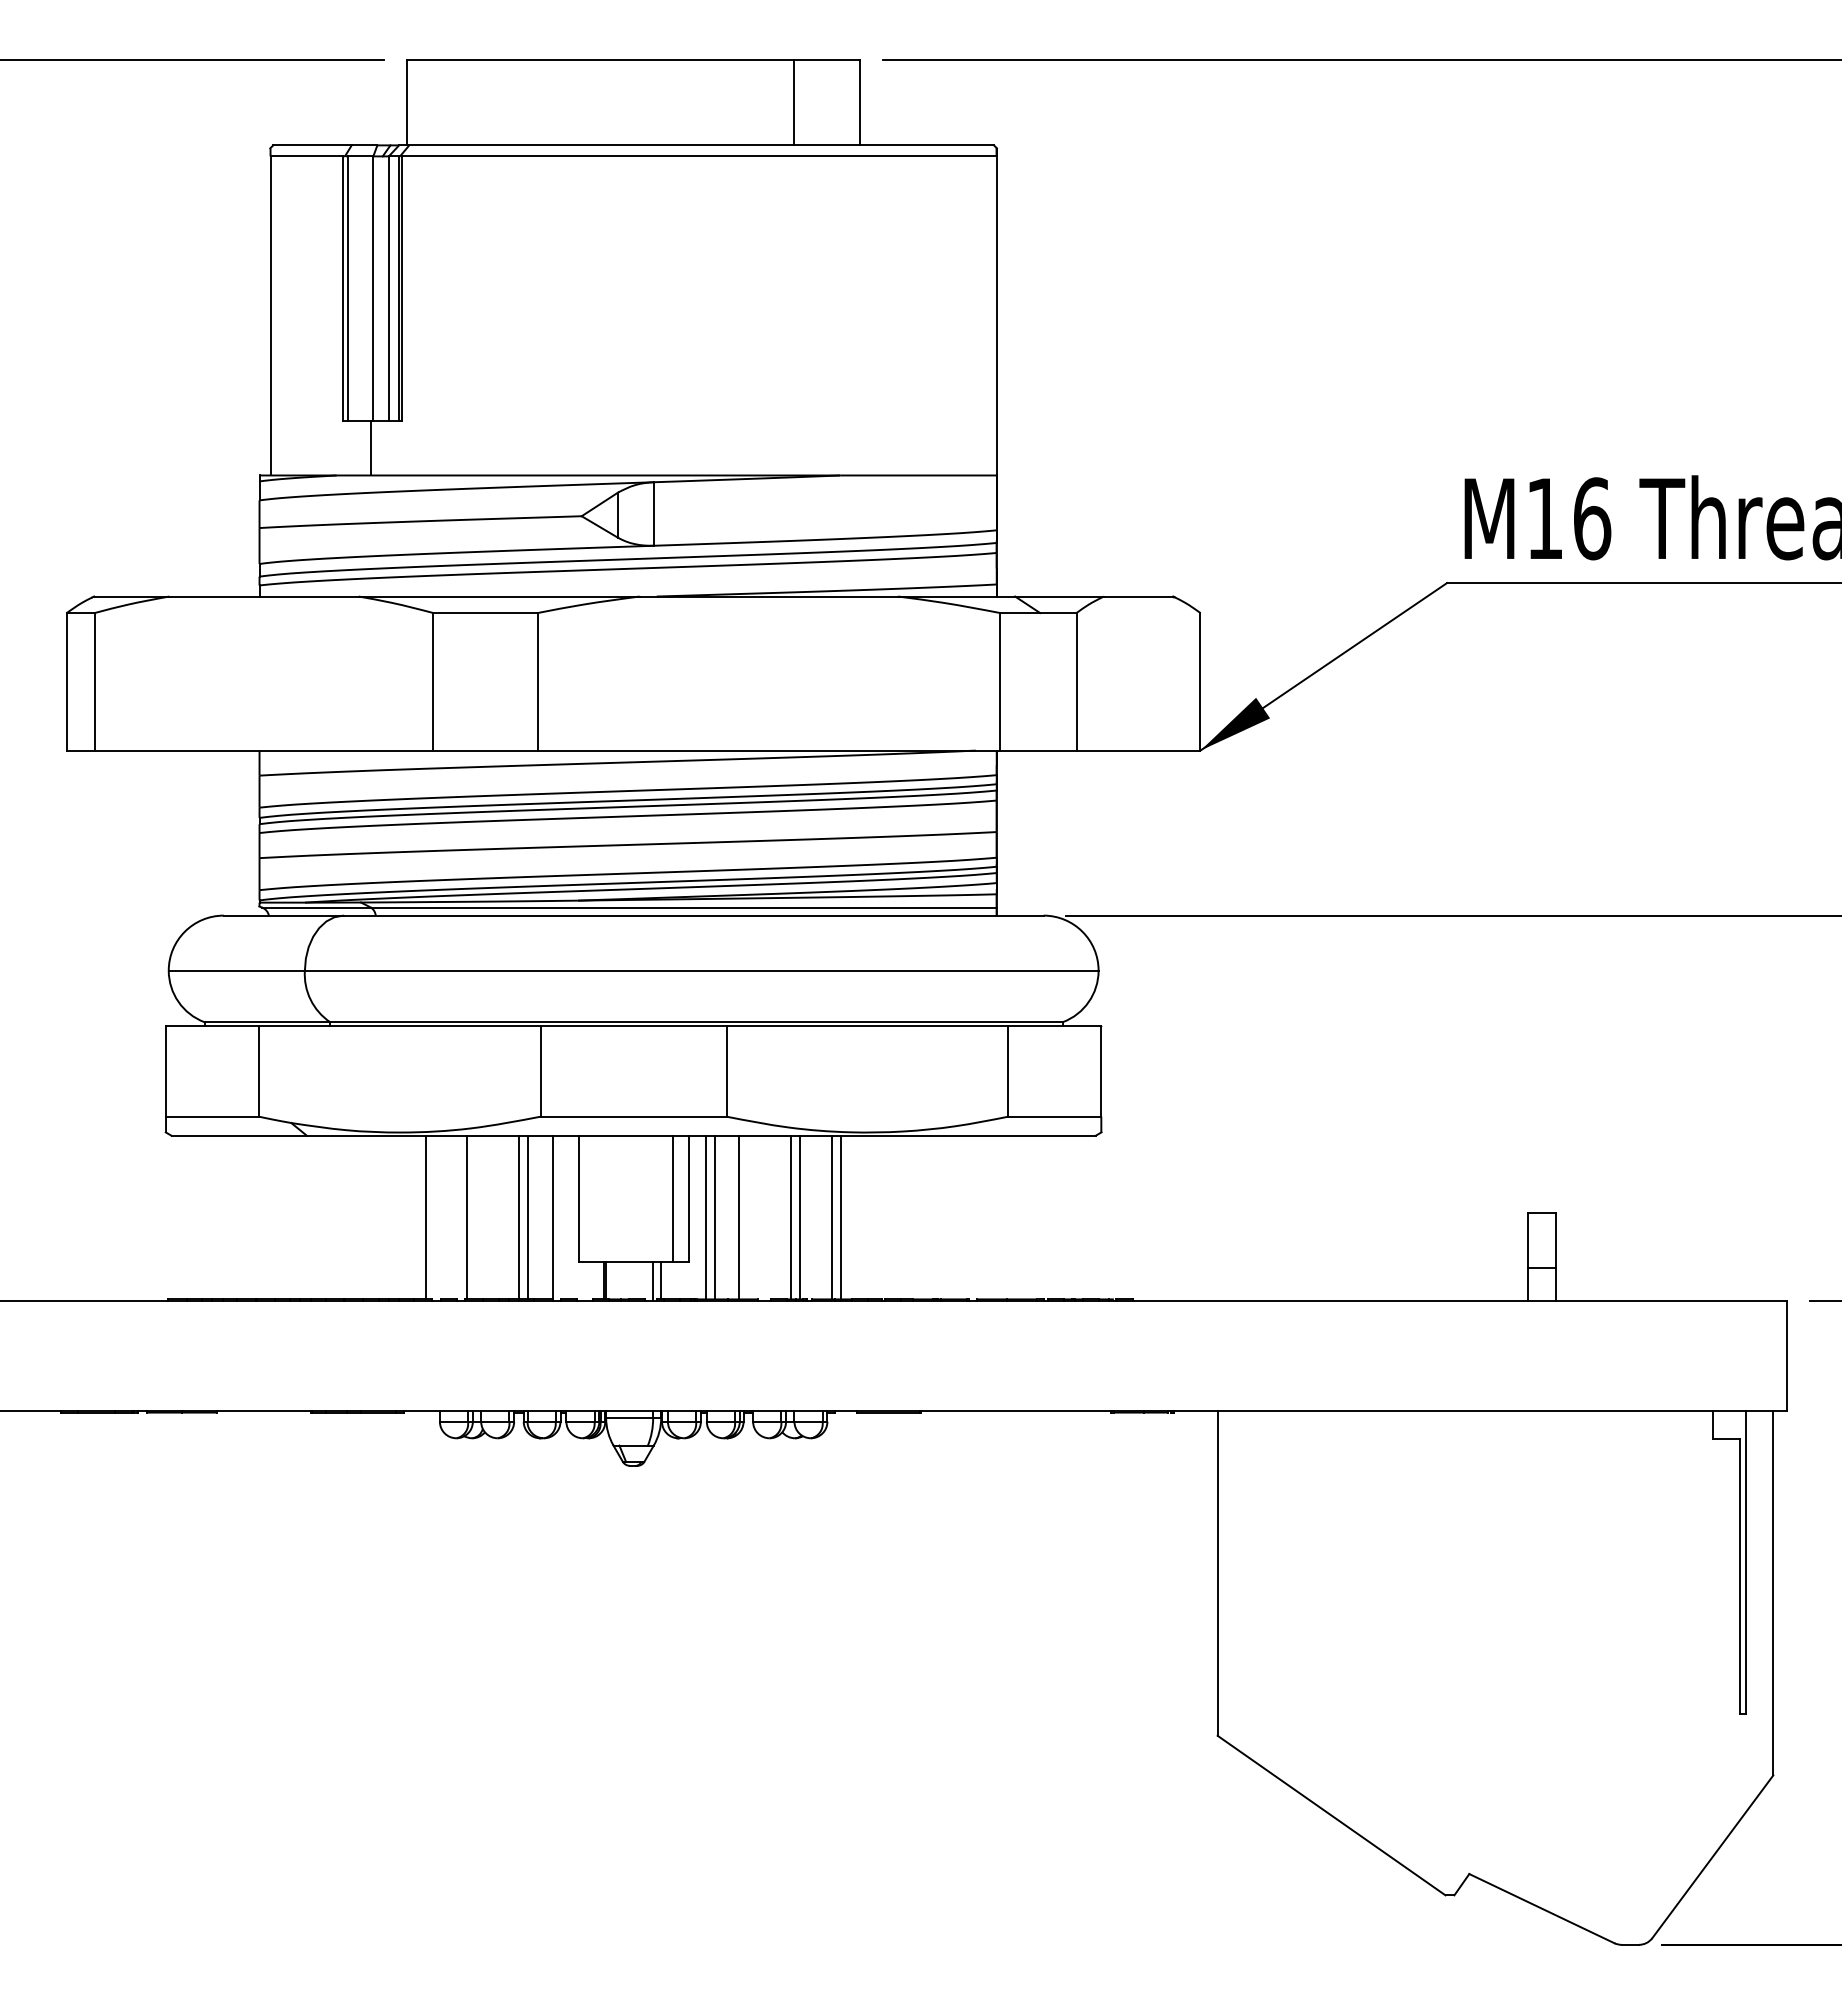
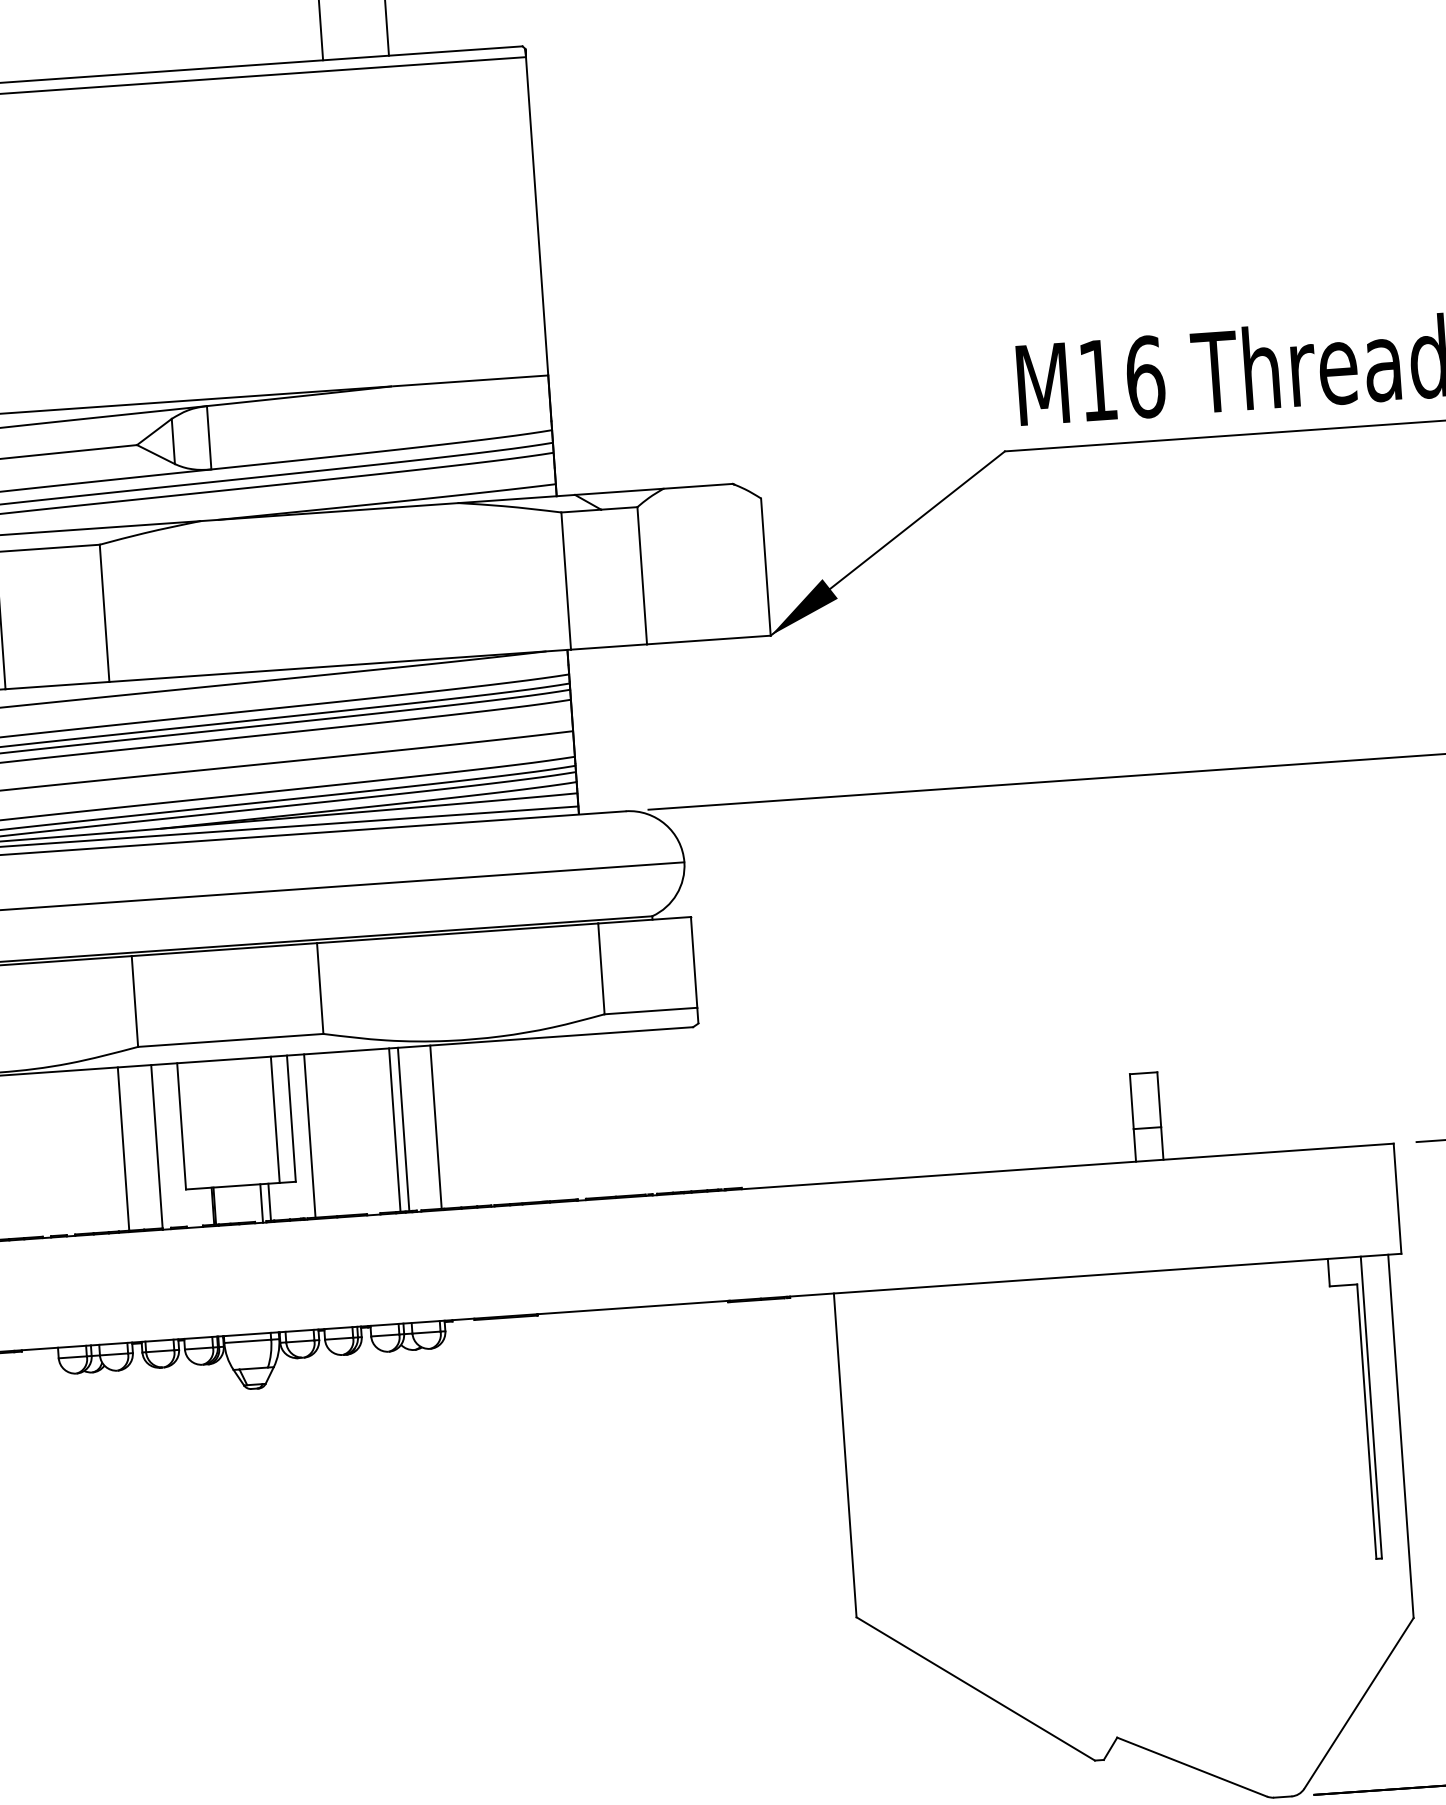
line: (426, 1217) -> (31, 1155), removed
line: (467, 1217) -> (72, 1152), removed
line: (527, 1217) -> (131, 1148), removed
line: (714, 1217) -> (318, 1135), removed
line: (739, 1217) -> (343, 1133), removed
line: (841, 1217) -> (445, 1126), removed

